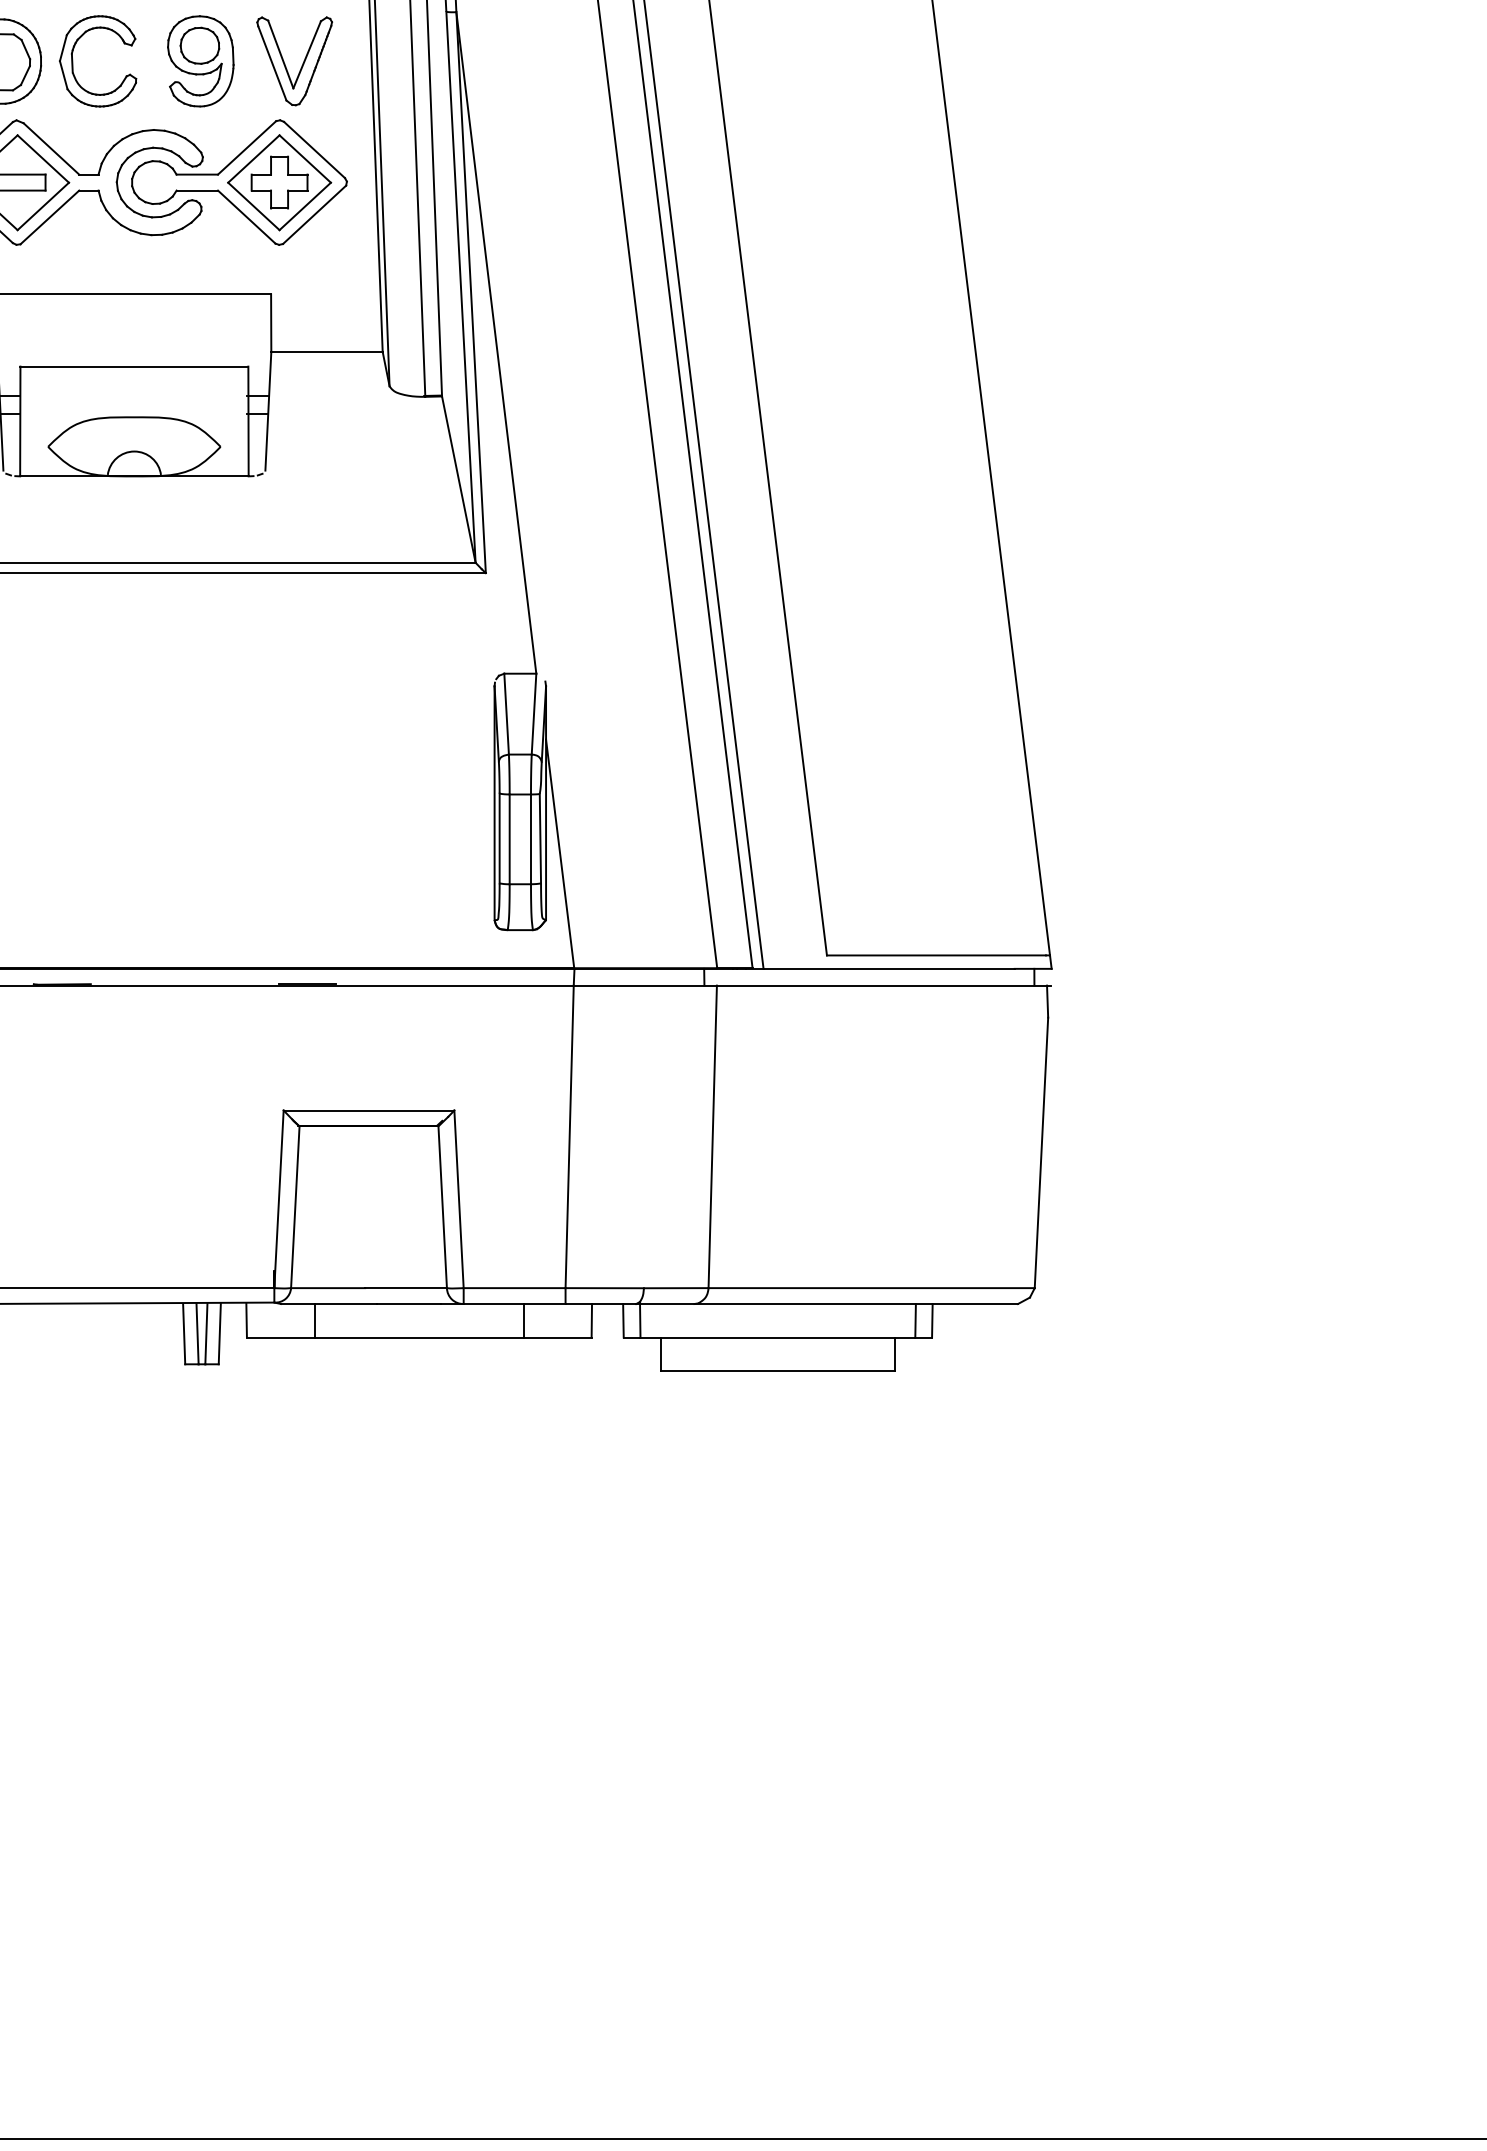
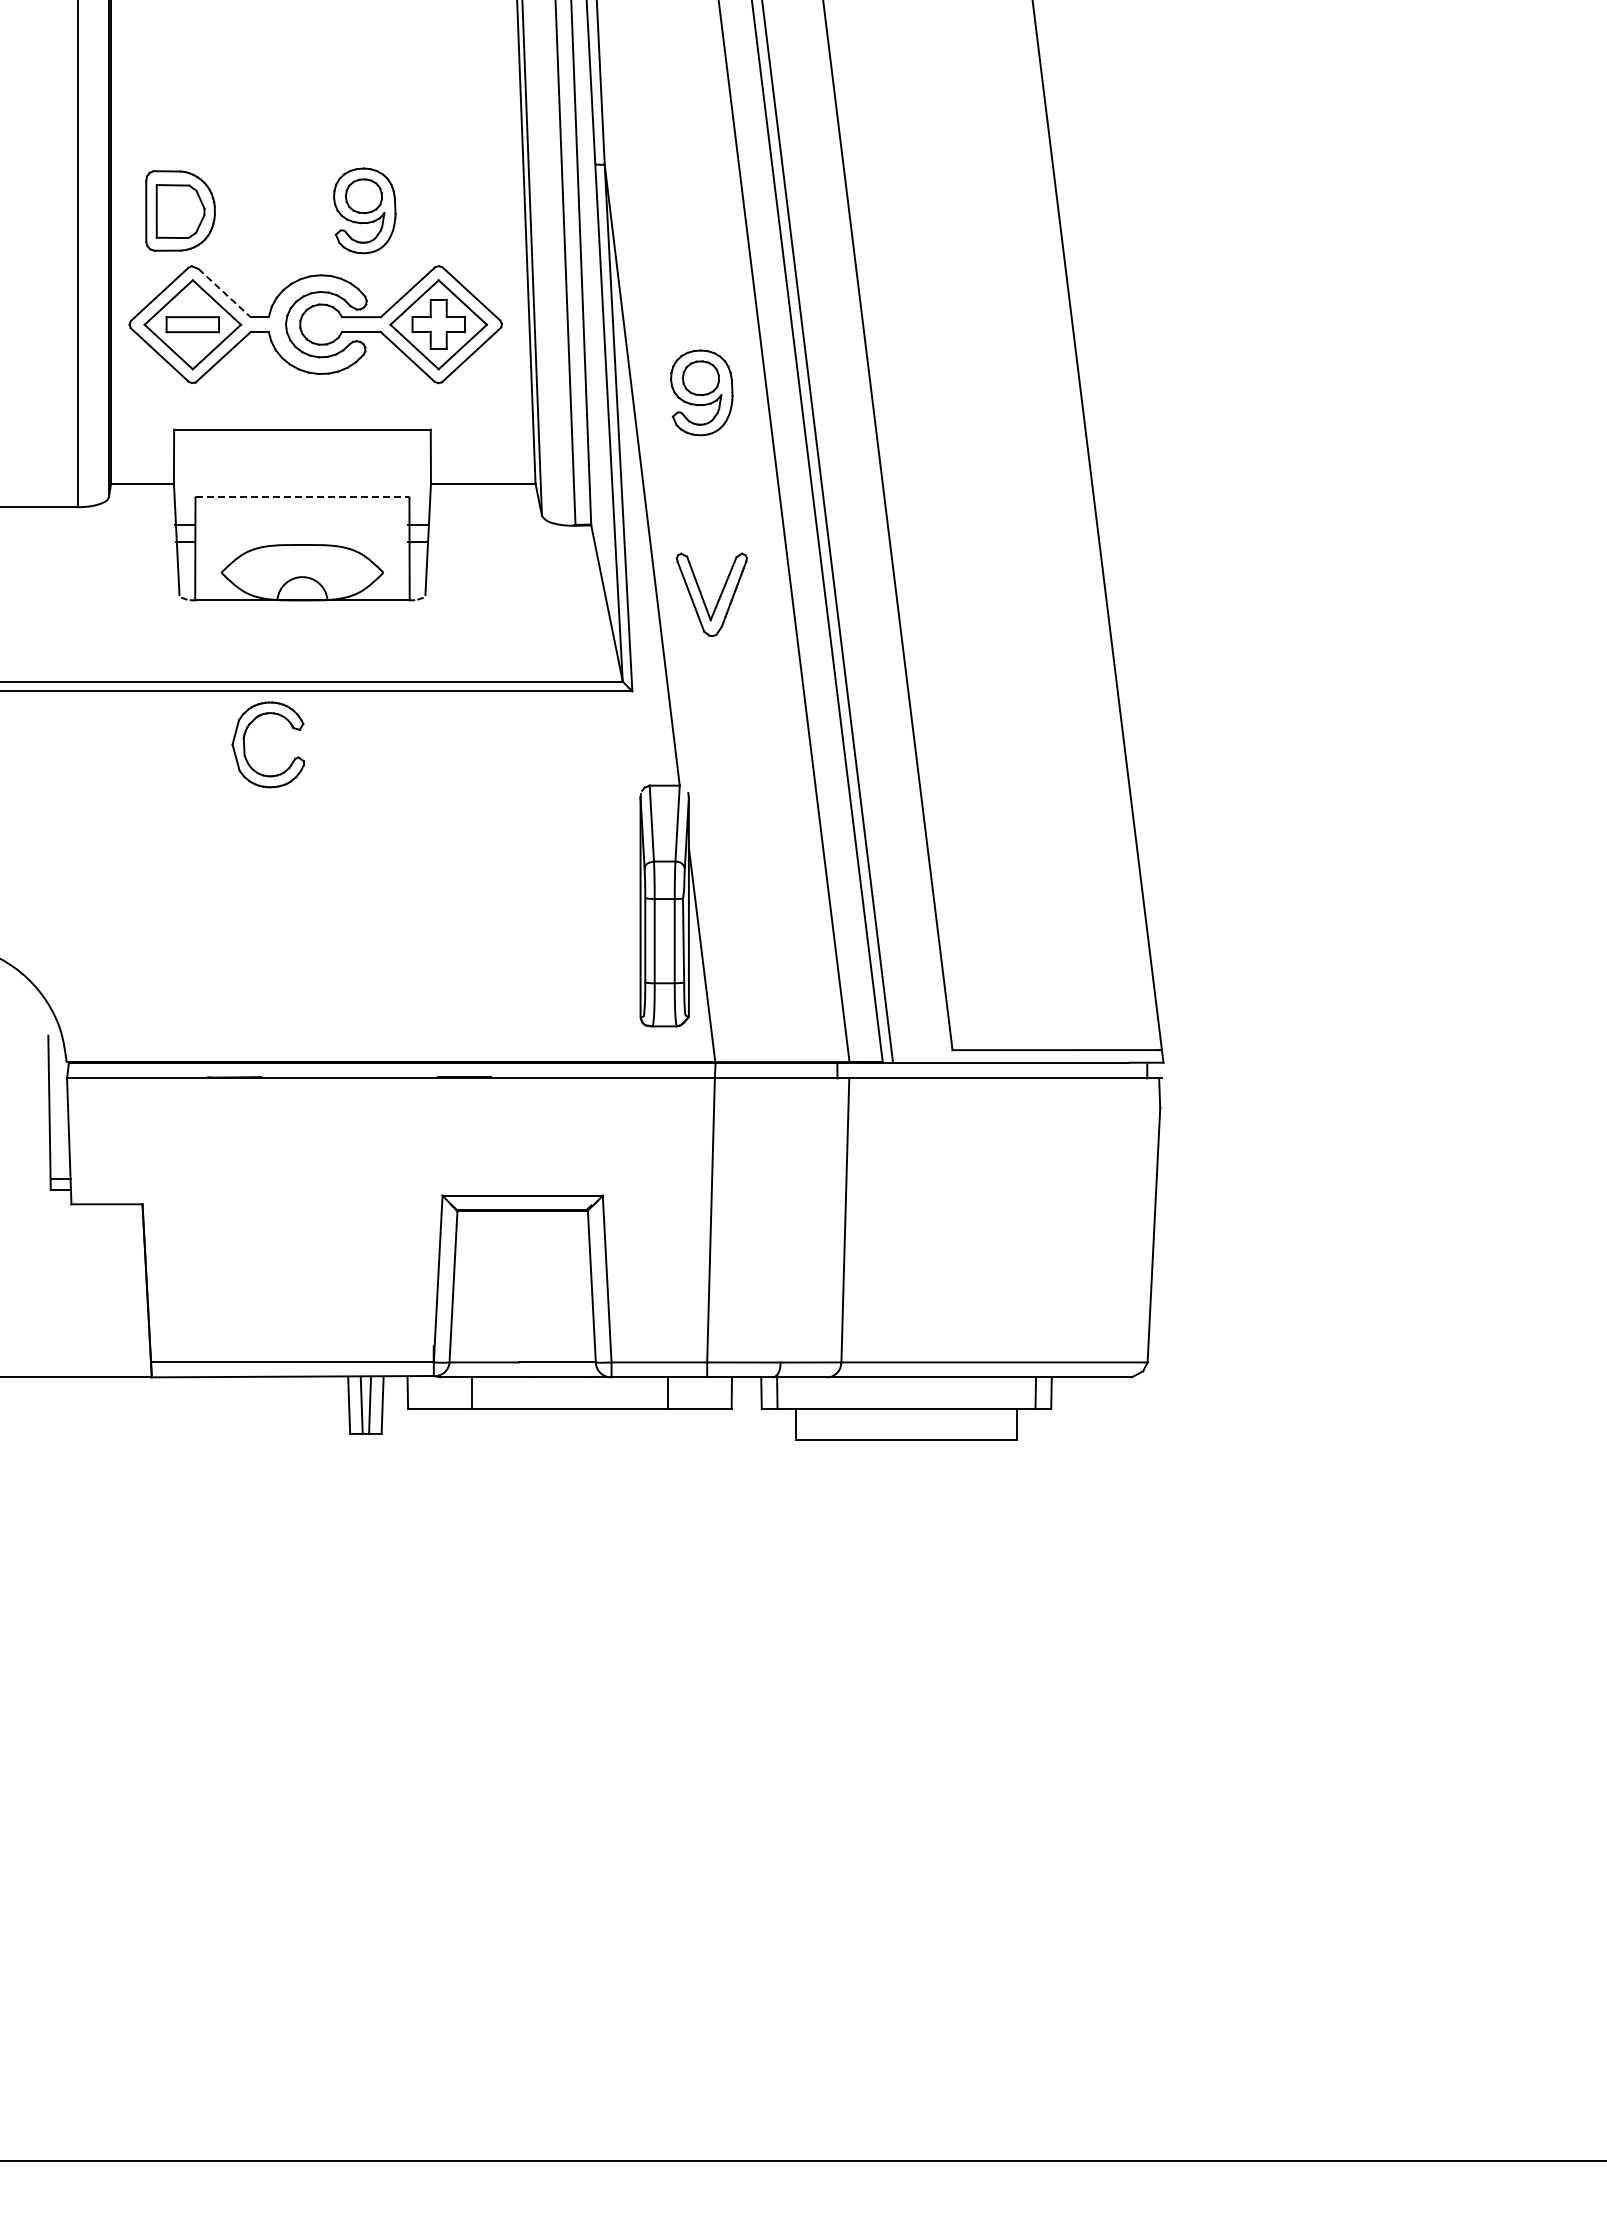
part: (302, 62) -> (719, 595), moved
part: (73, 63) -> (245, 746), moved
line: (51, 149) -> (224, 293), solid -> dashed
part: (559, 254) -> (701, 392), added
line: (134, 366) -> (302, 497), solid -> dashed

